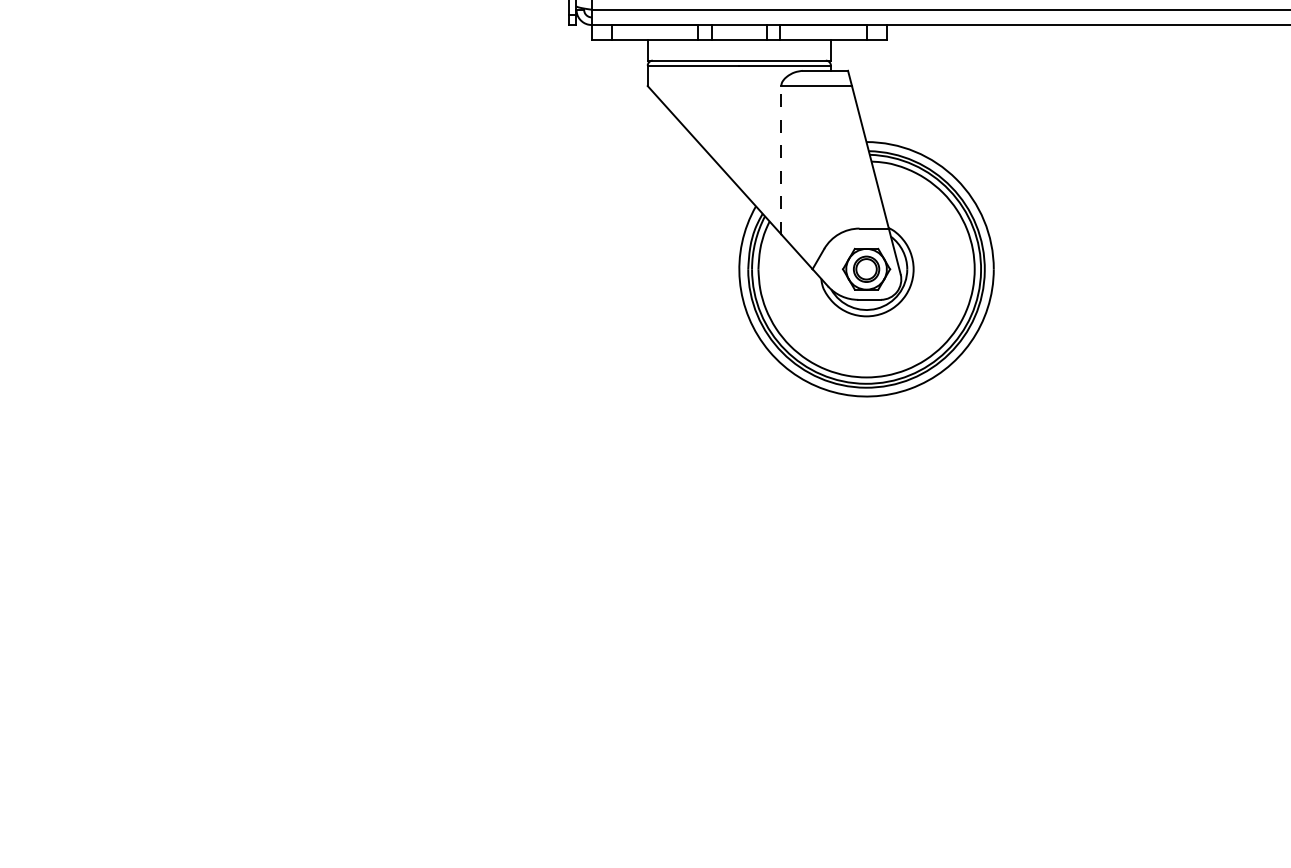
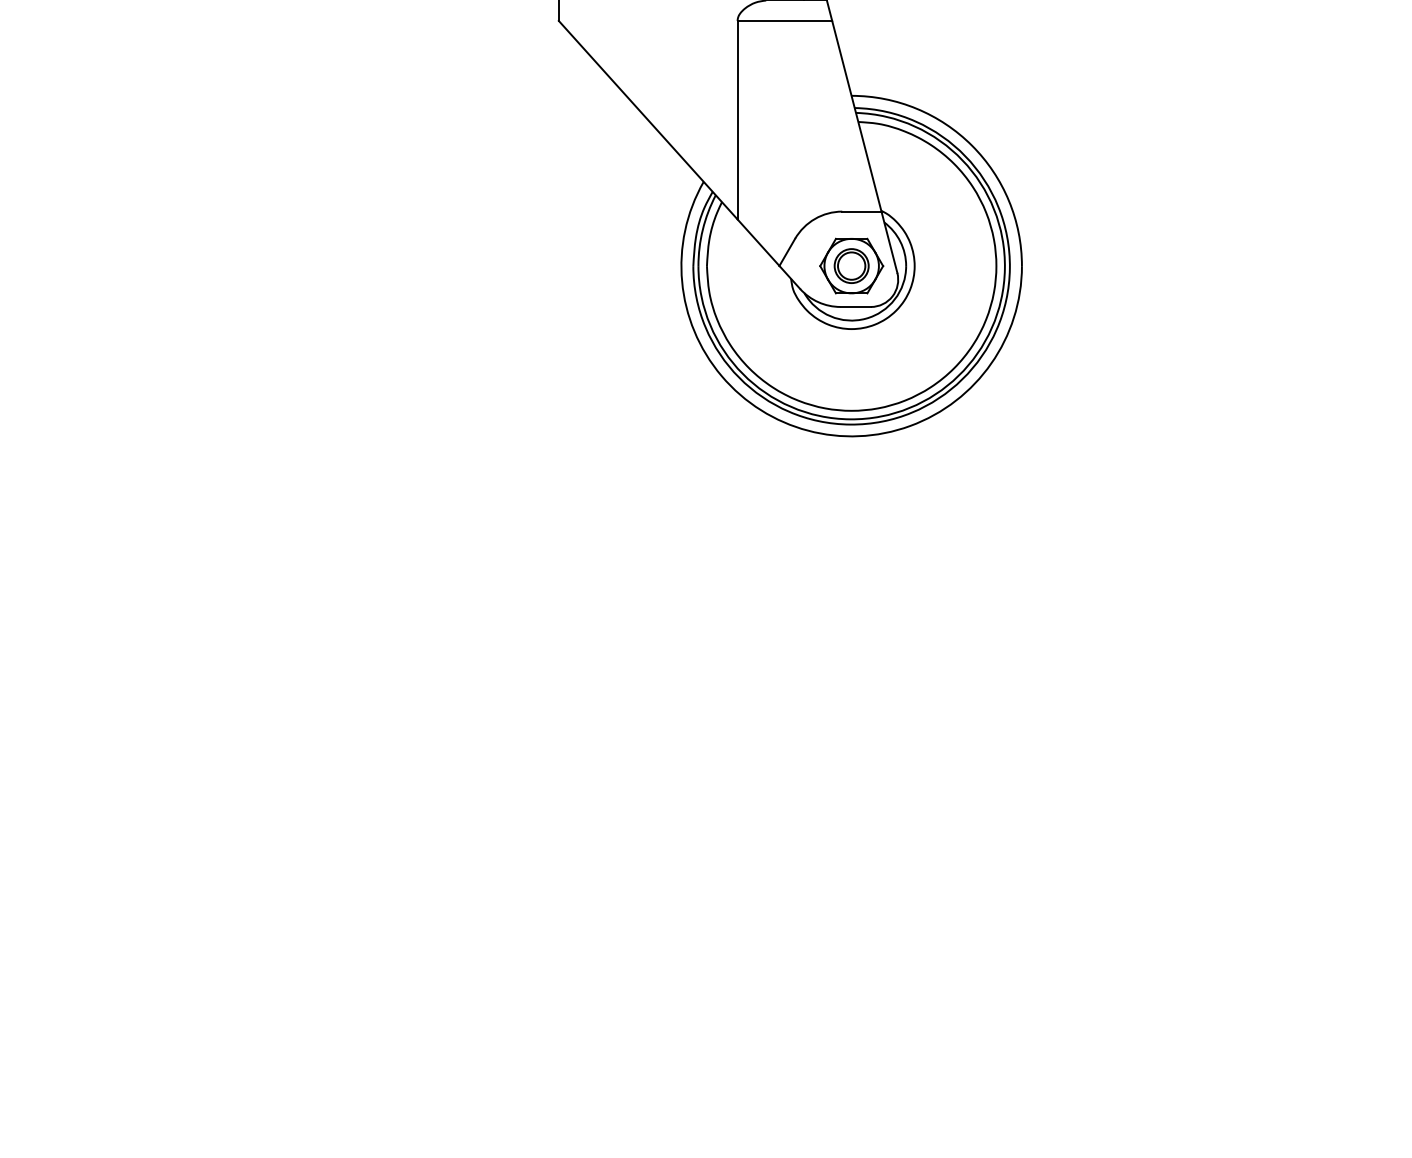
line: (781, 159) -> (737, 119), dashed -> solid

